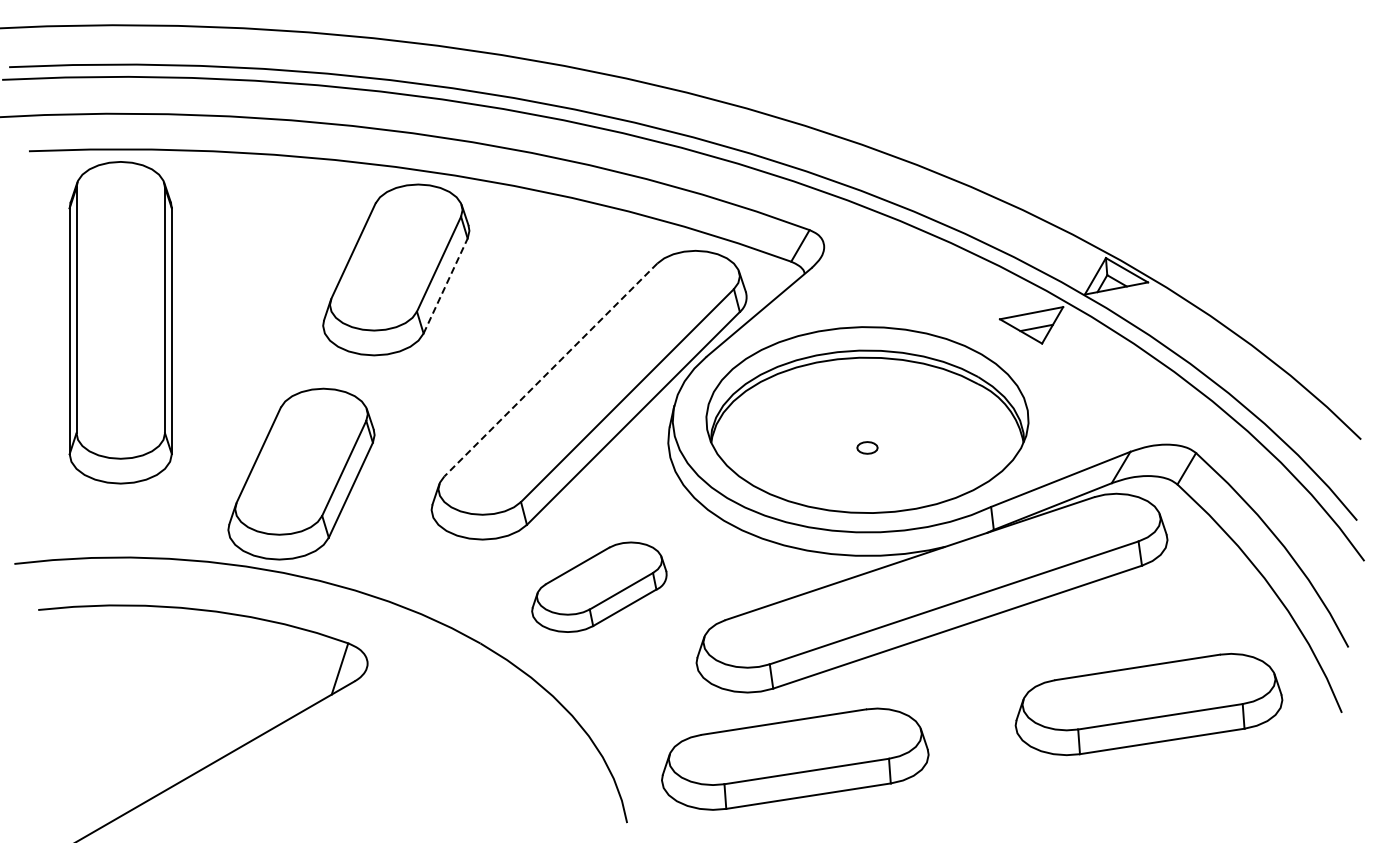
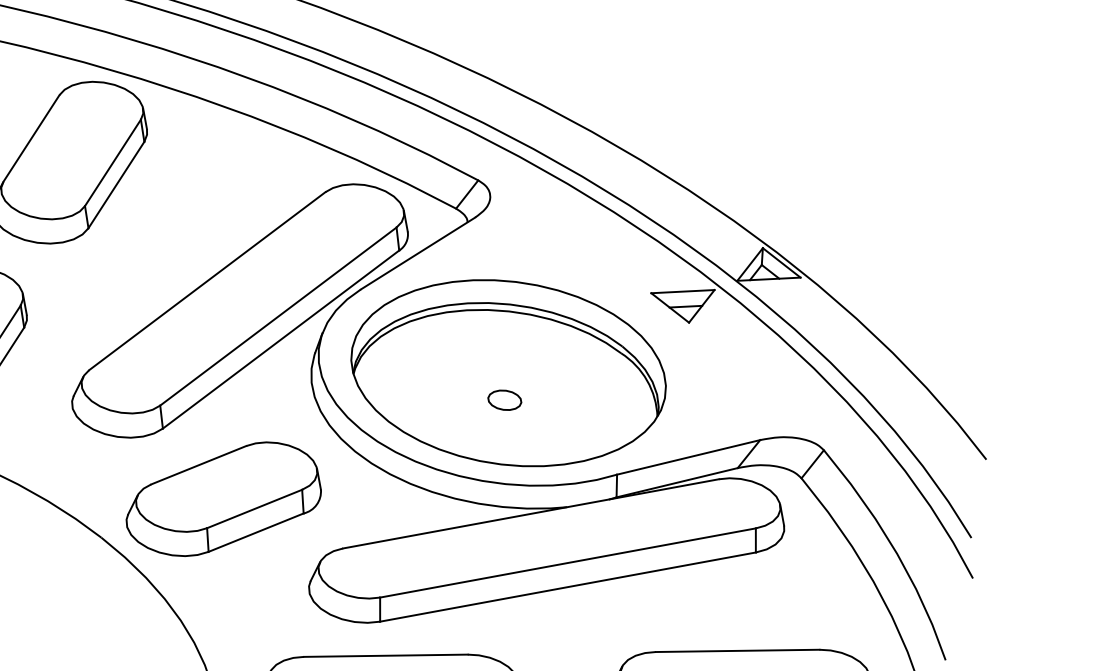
line: (445, 285) -> (116, 184), dashed -> solid
line: (550, 370) -> (206, 281), dashed -> solid
part: (867, 447) -> (504, 399), size x1.67
part: (599, 587) -> (224, 499), size x1.43

